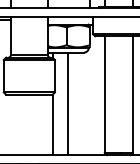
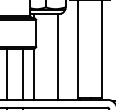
line: (68, 103) -> (57, 56), moved
line: (20, 124) -> (7, 74), added
line: (38, 124) -> (22, 74), added

